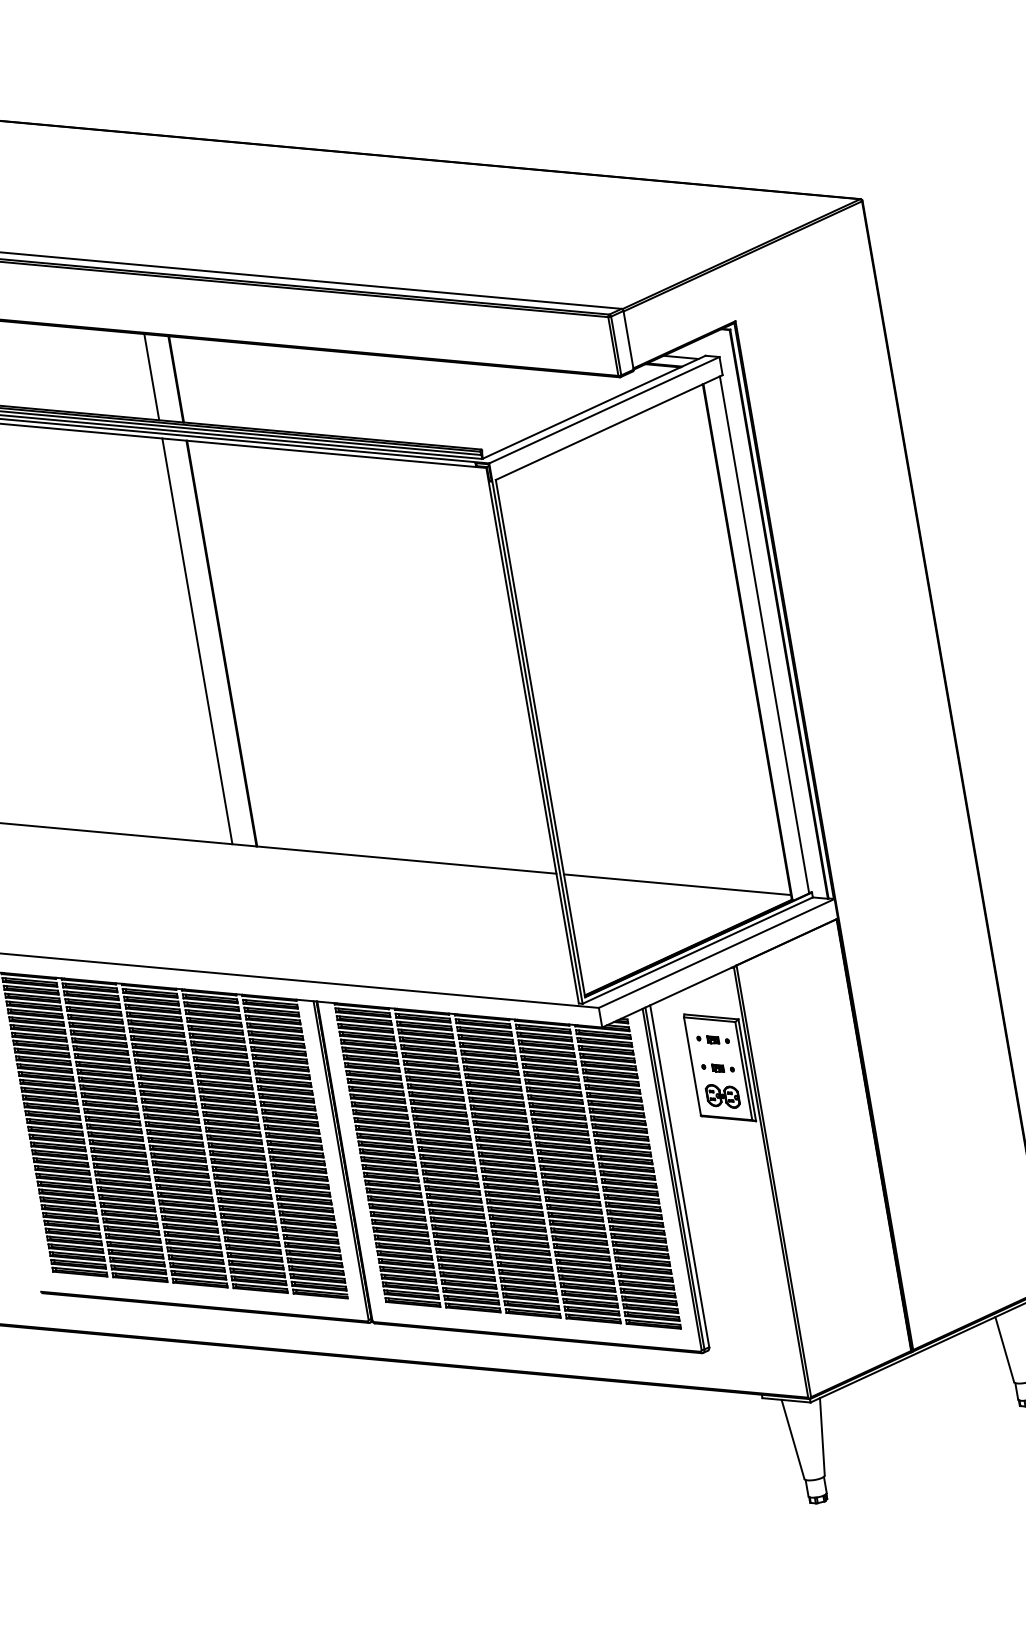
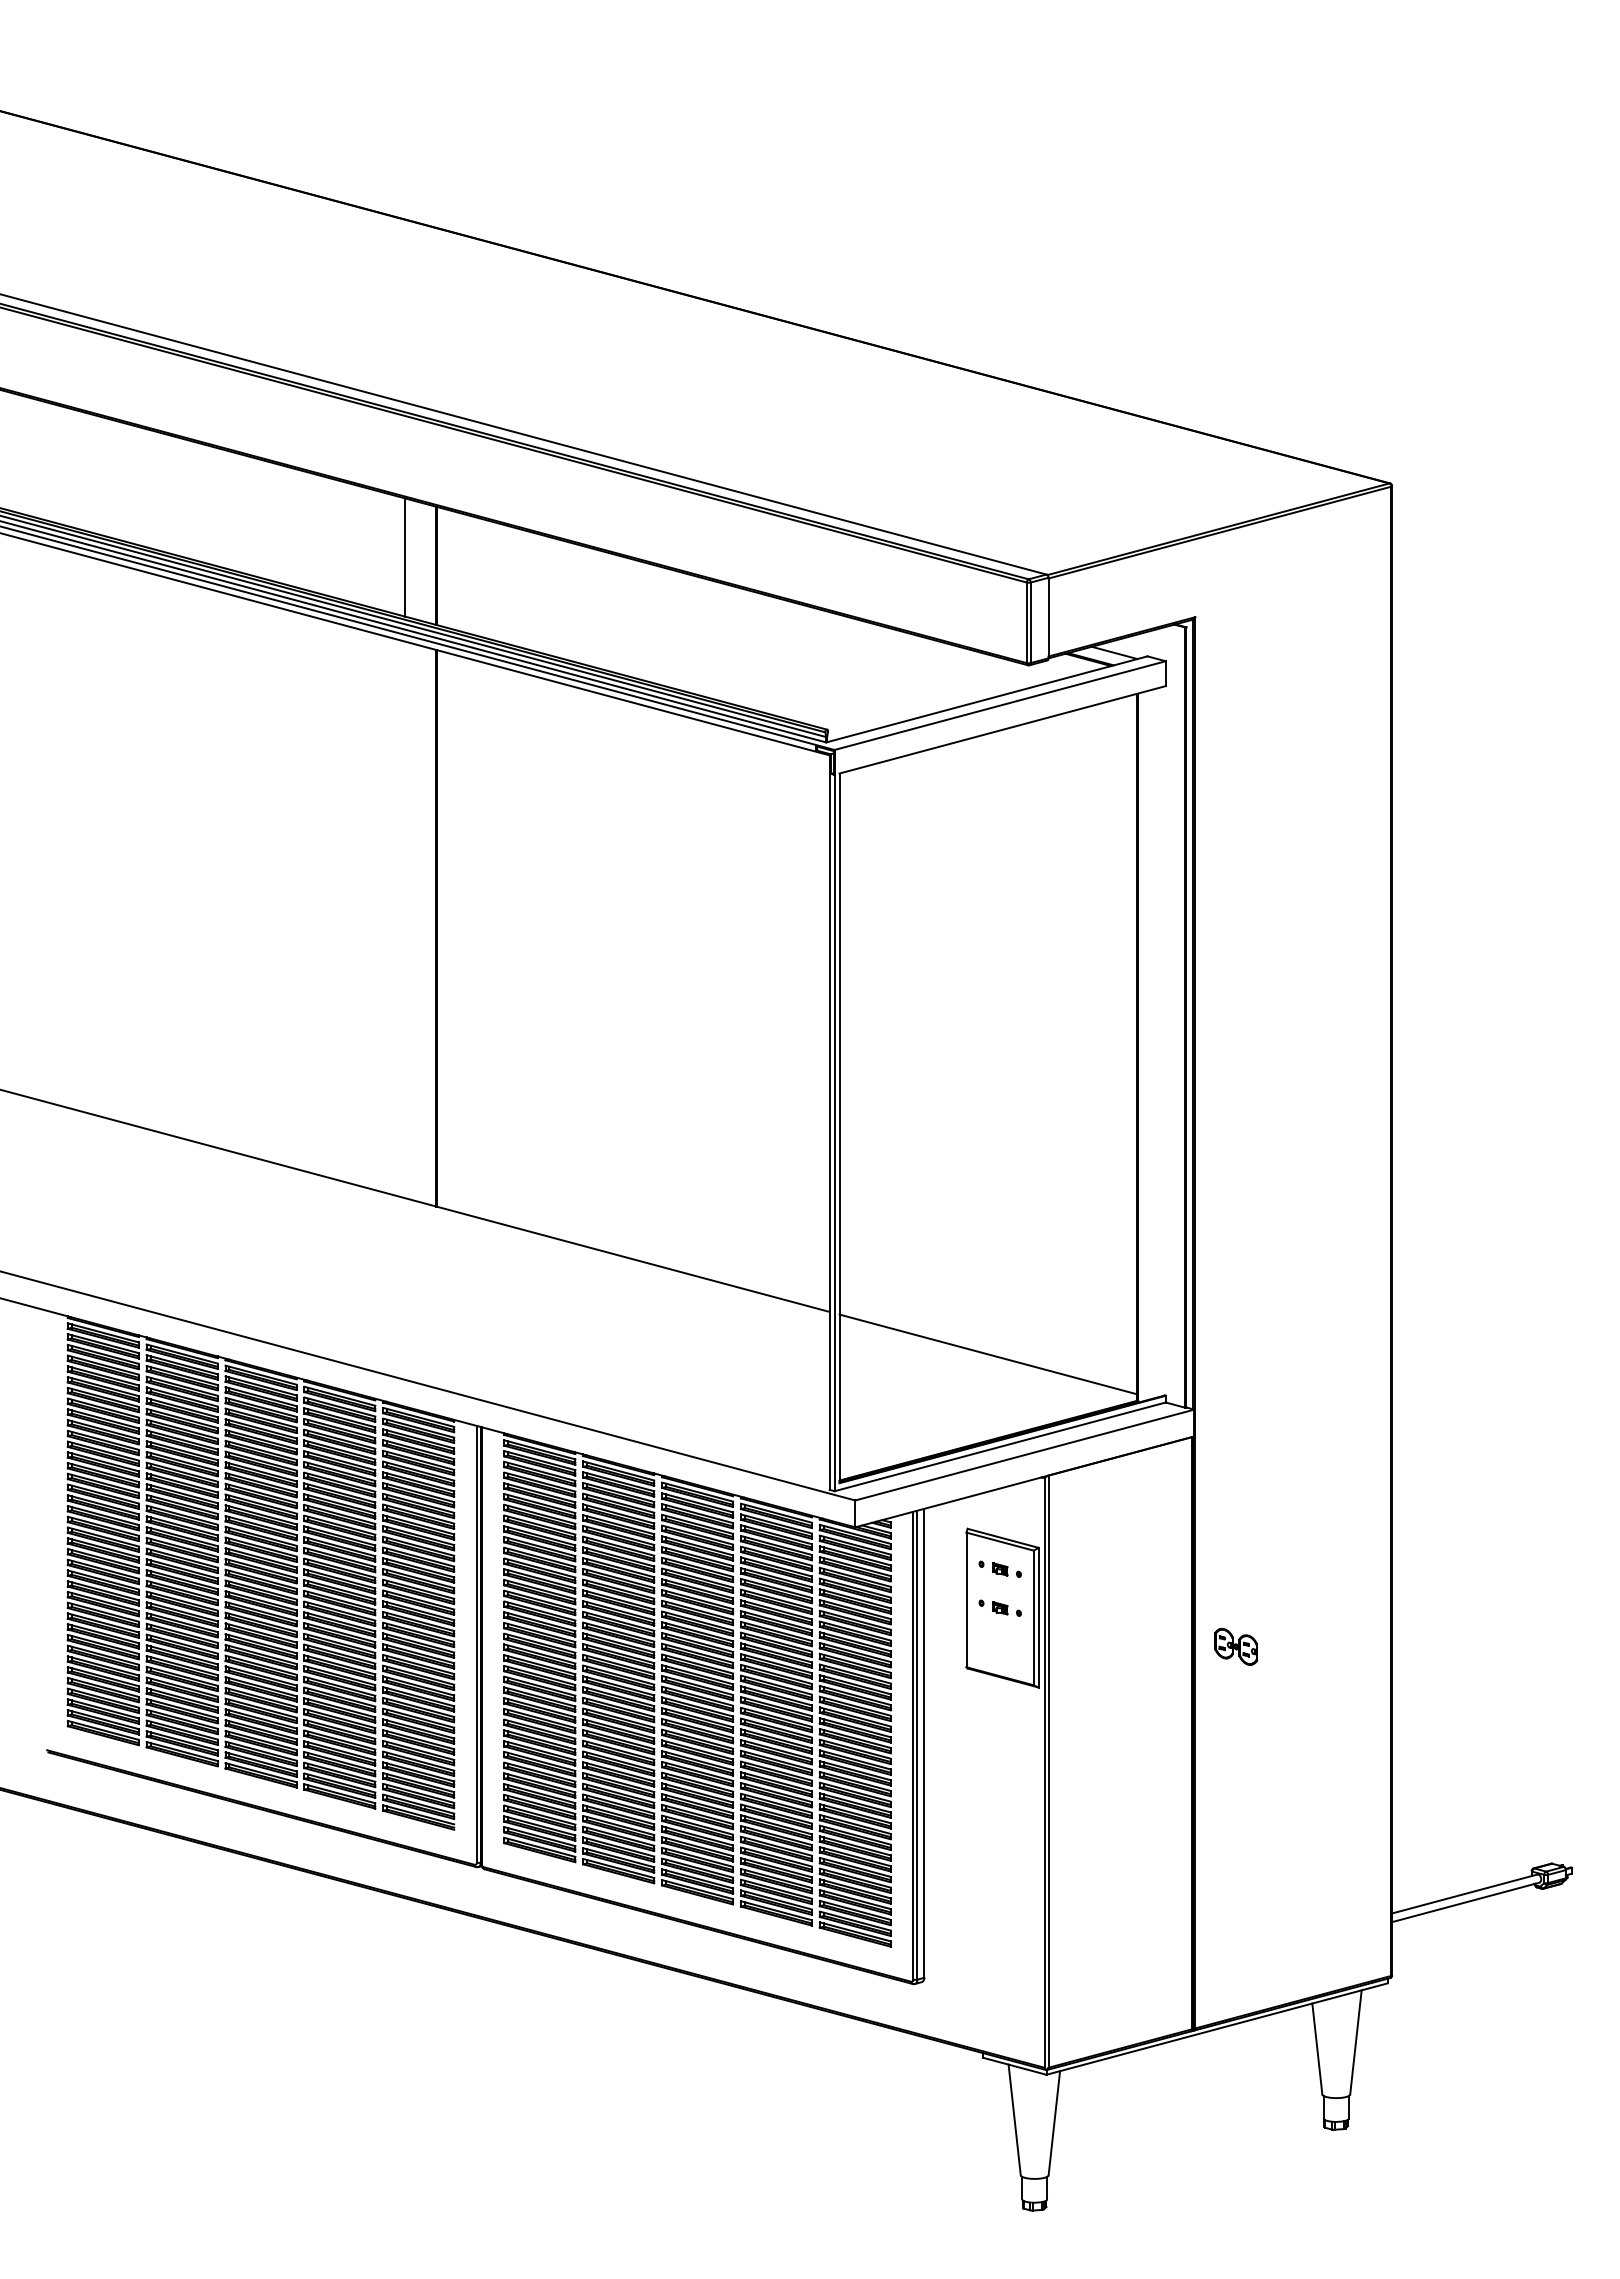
line: (764, 634) -> (1161, 1041), removed
line: (197, 641) -> (404, 919), removed
part: (722, 1096) -> (1235, 1646), moved

